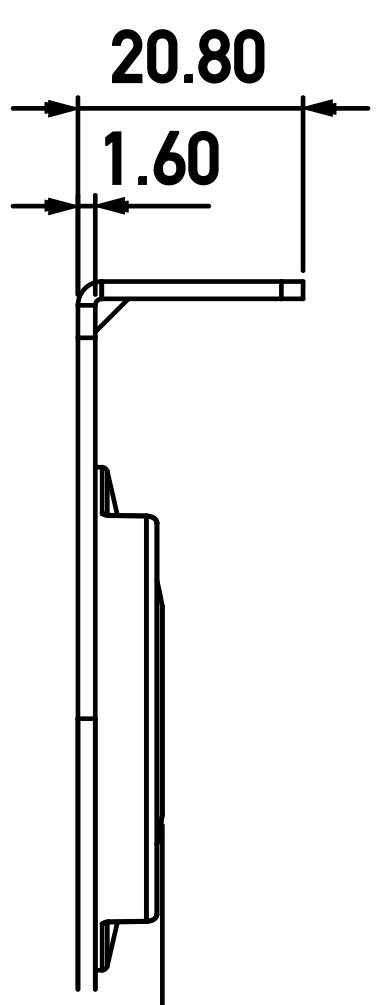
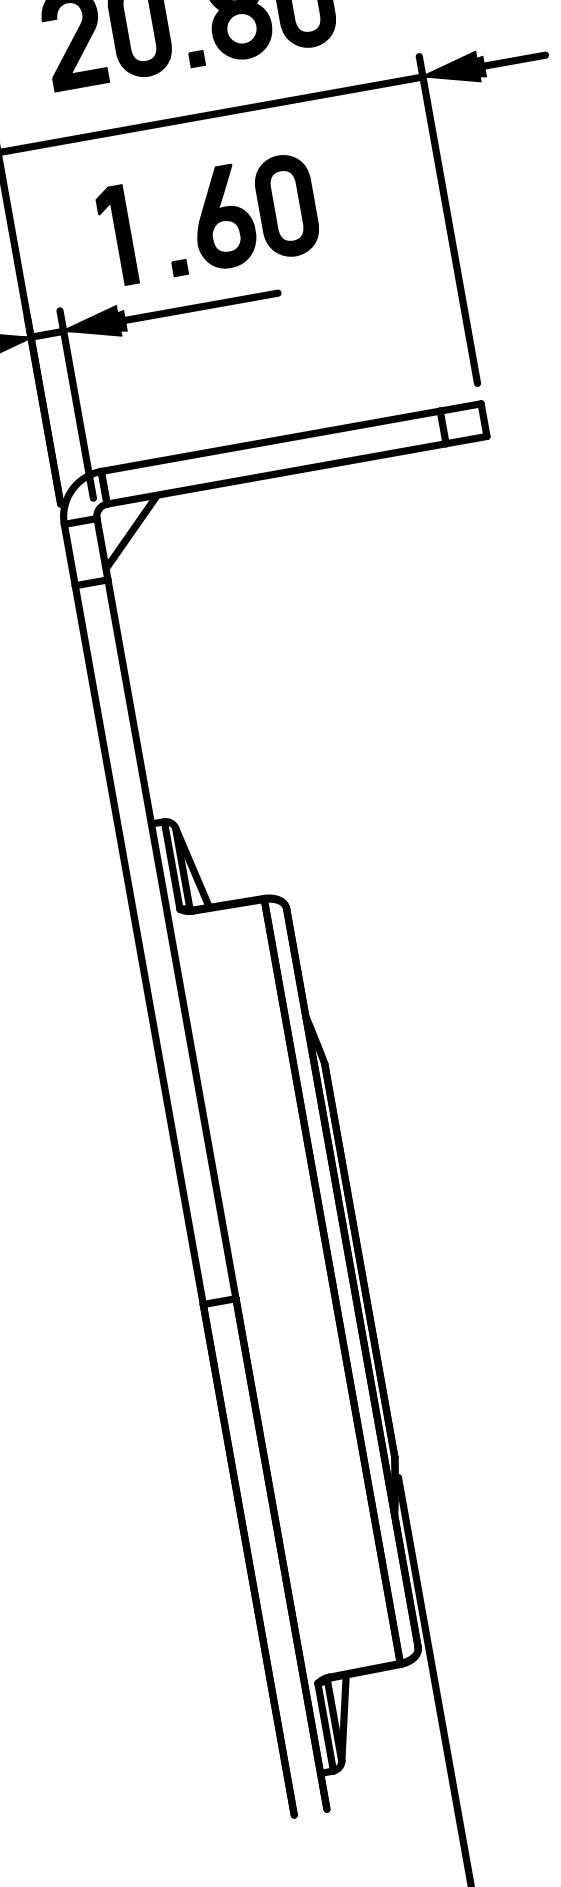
part: (161, 157) -> (207, 218), moved

